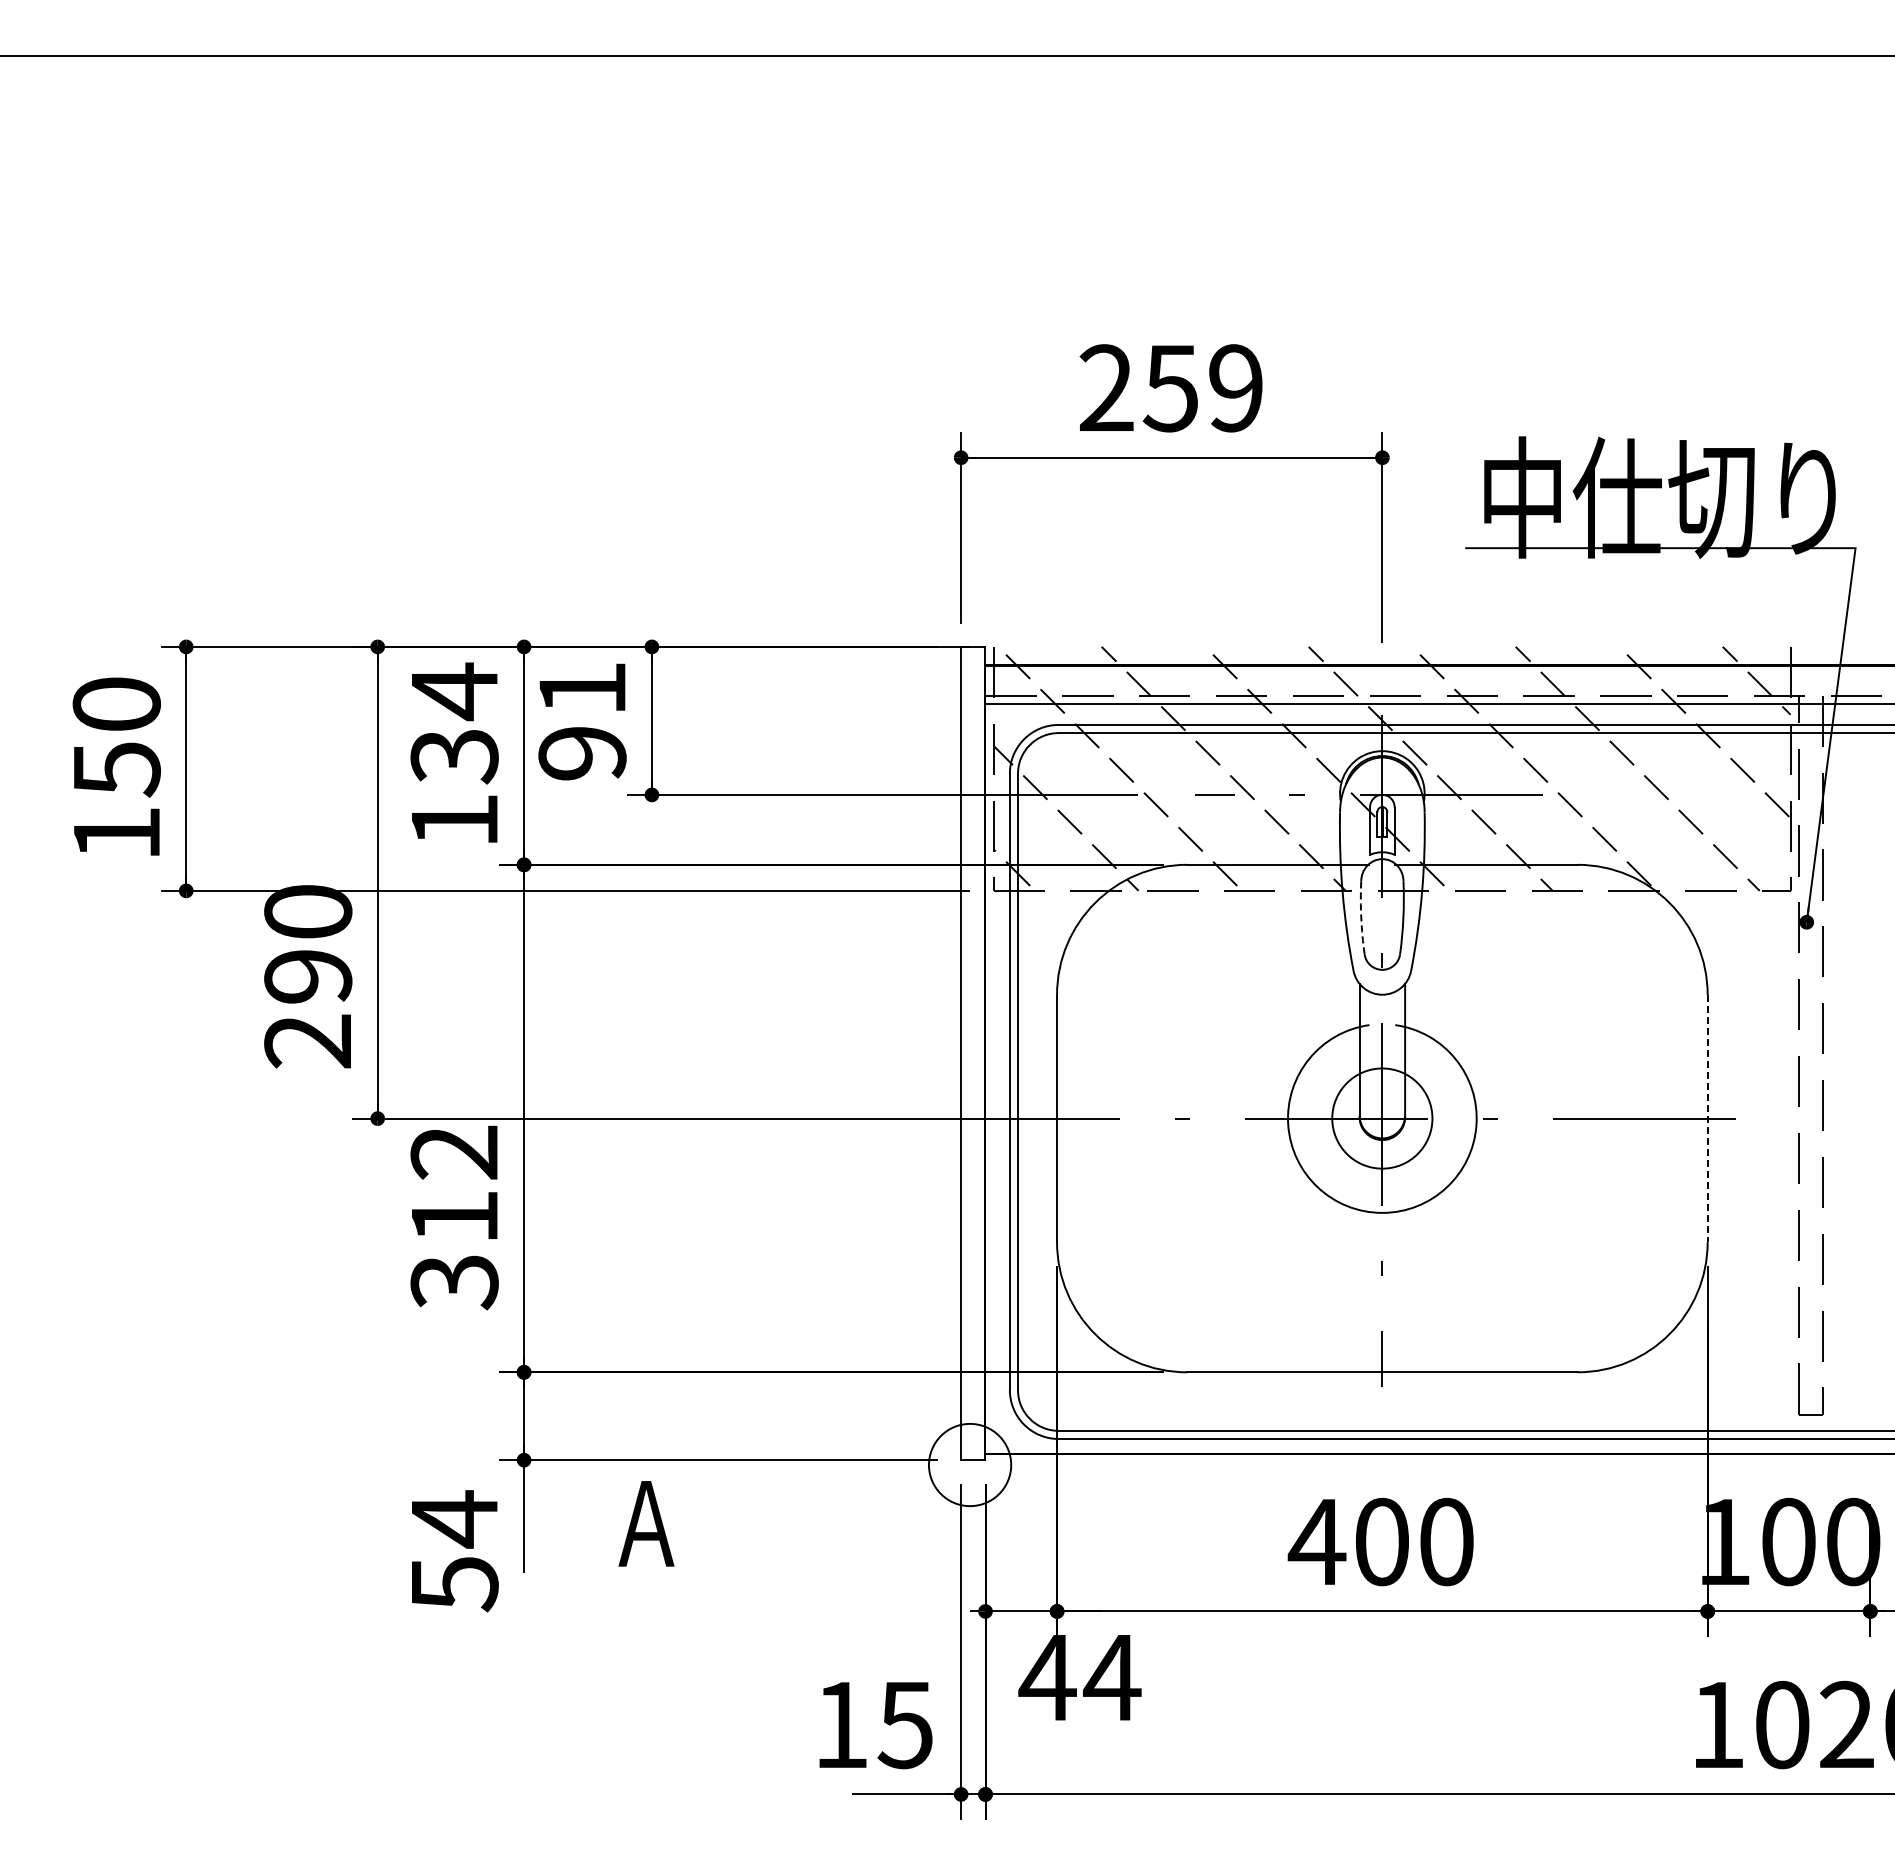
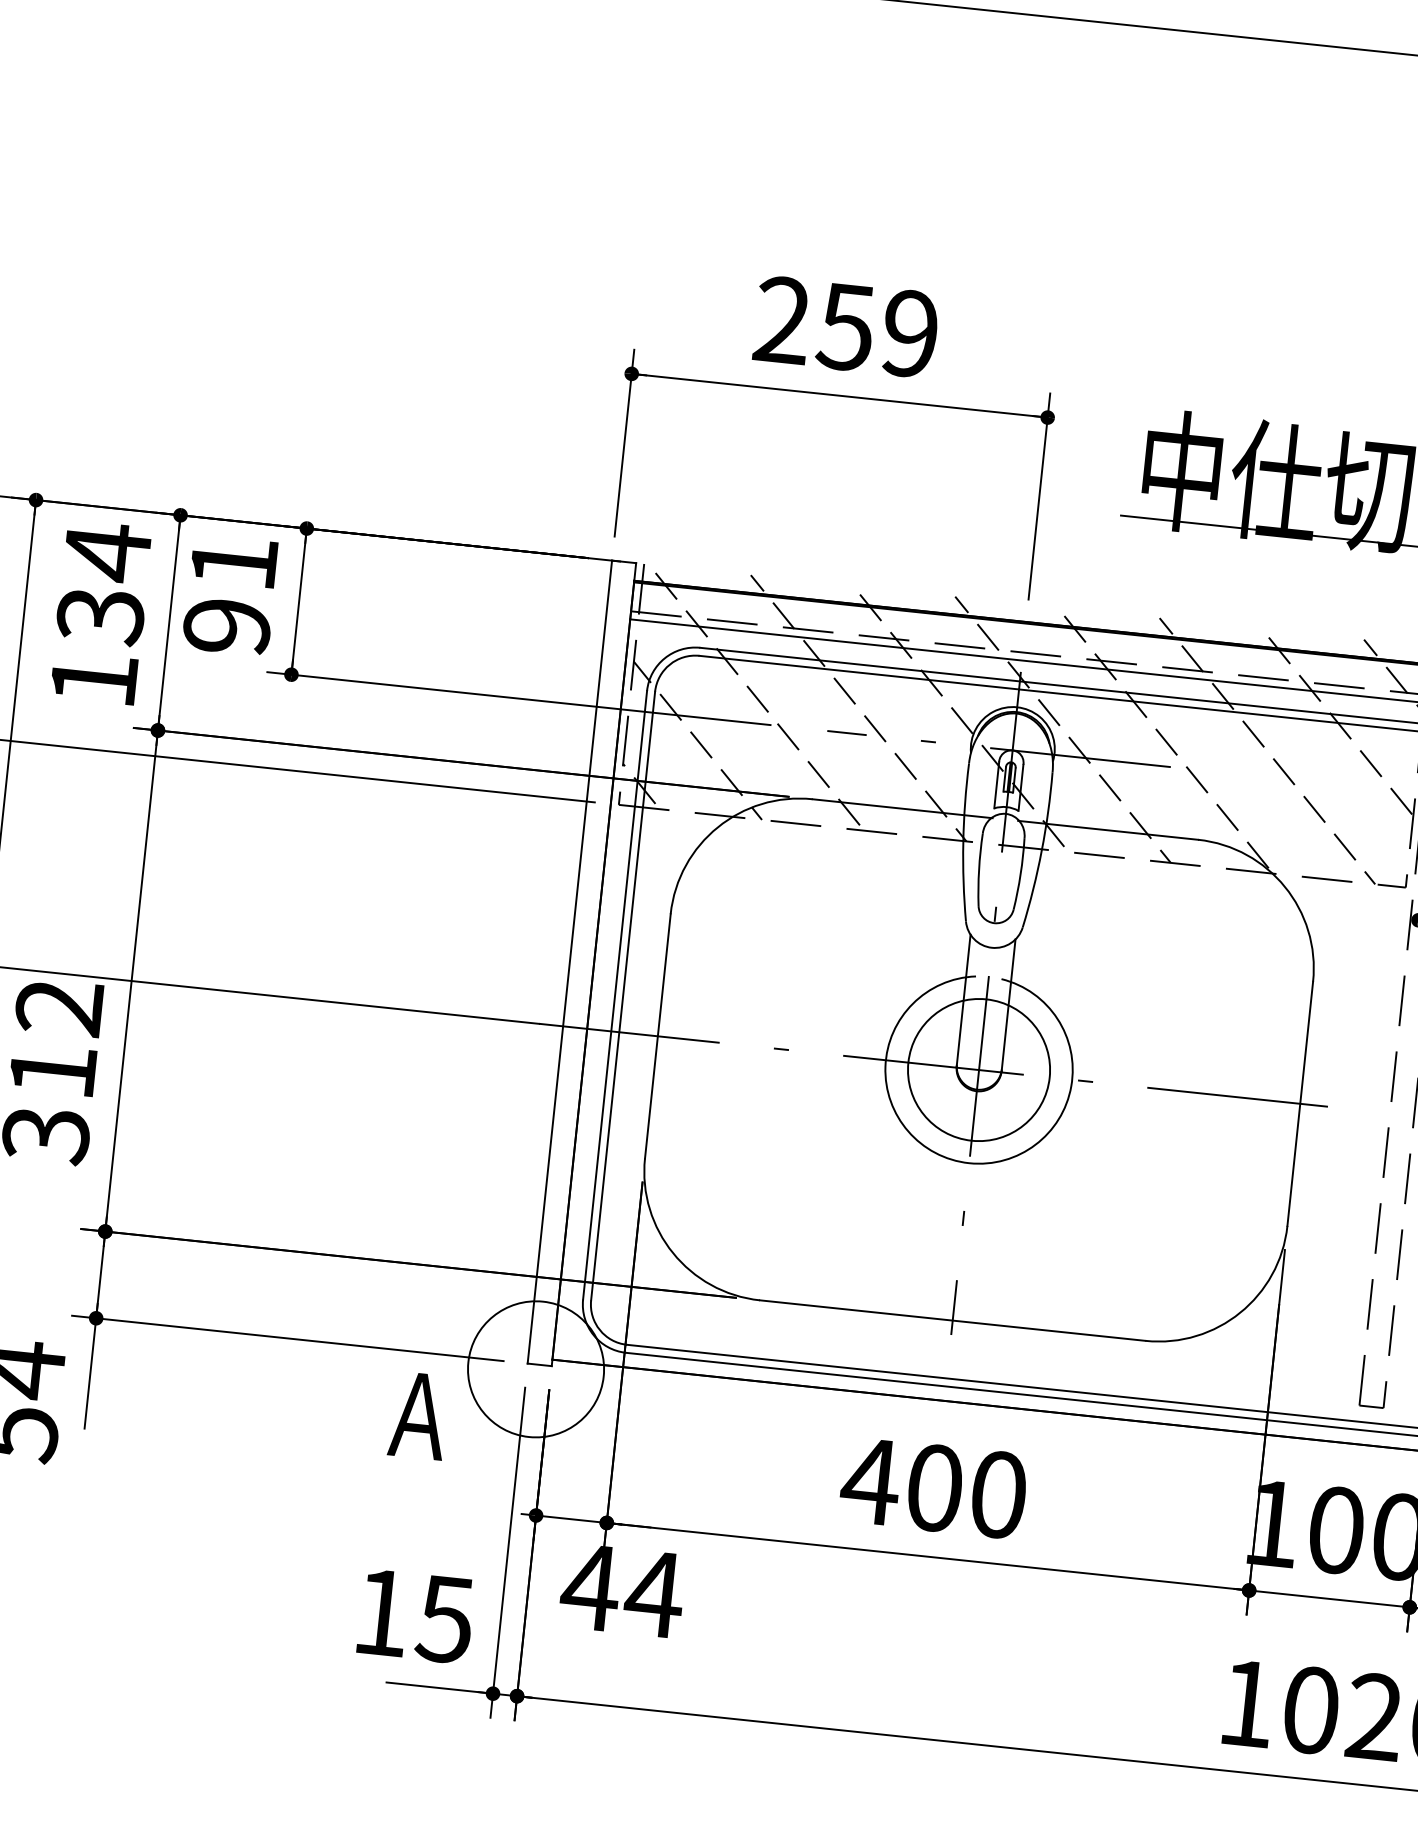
arc: (1361, 917) -> (979, 869), dashed -> solid
circle: (1381, 1118) -> (978, 1069), size x1.43
line: (1707, 1118) -> (1300, 1103), dashed -> solid
circle: (969, 1464) -> (535, 1368), size x1.67
text: (646, 1523) -> (418, 1415), moved

